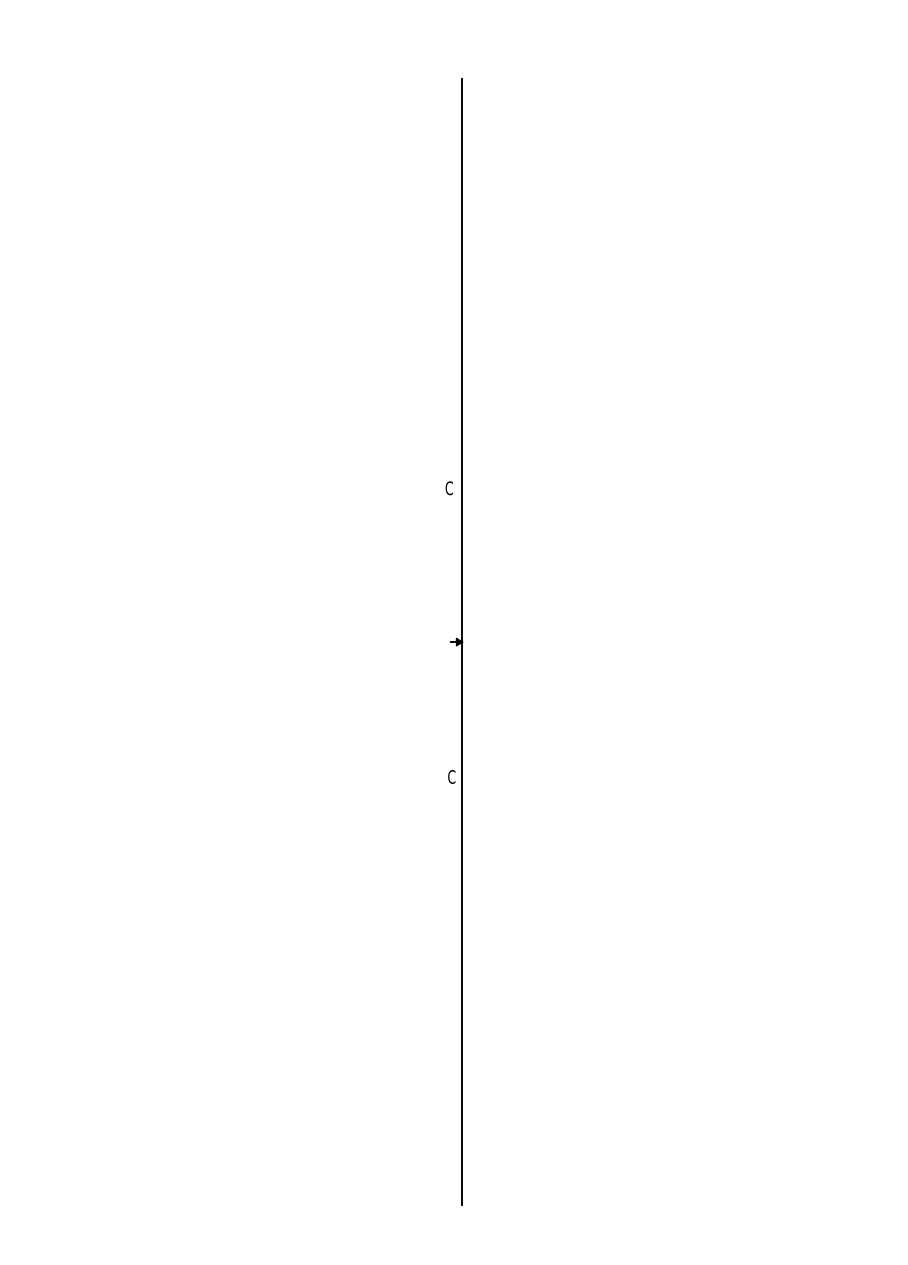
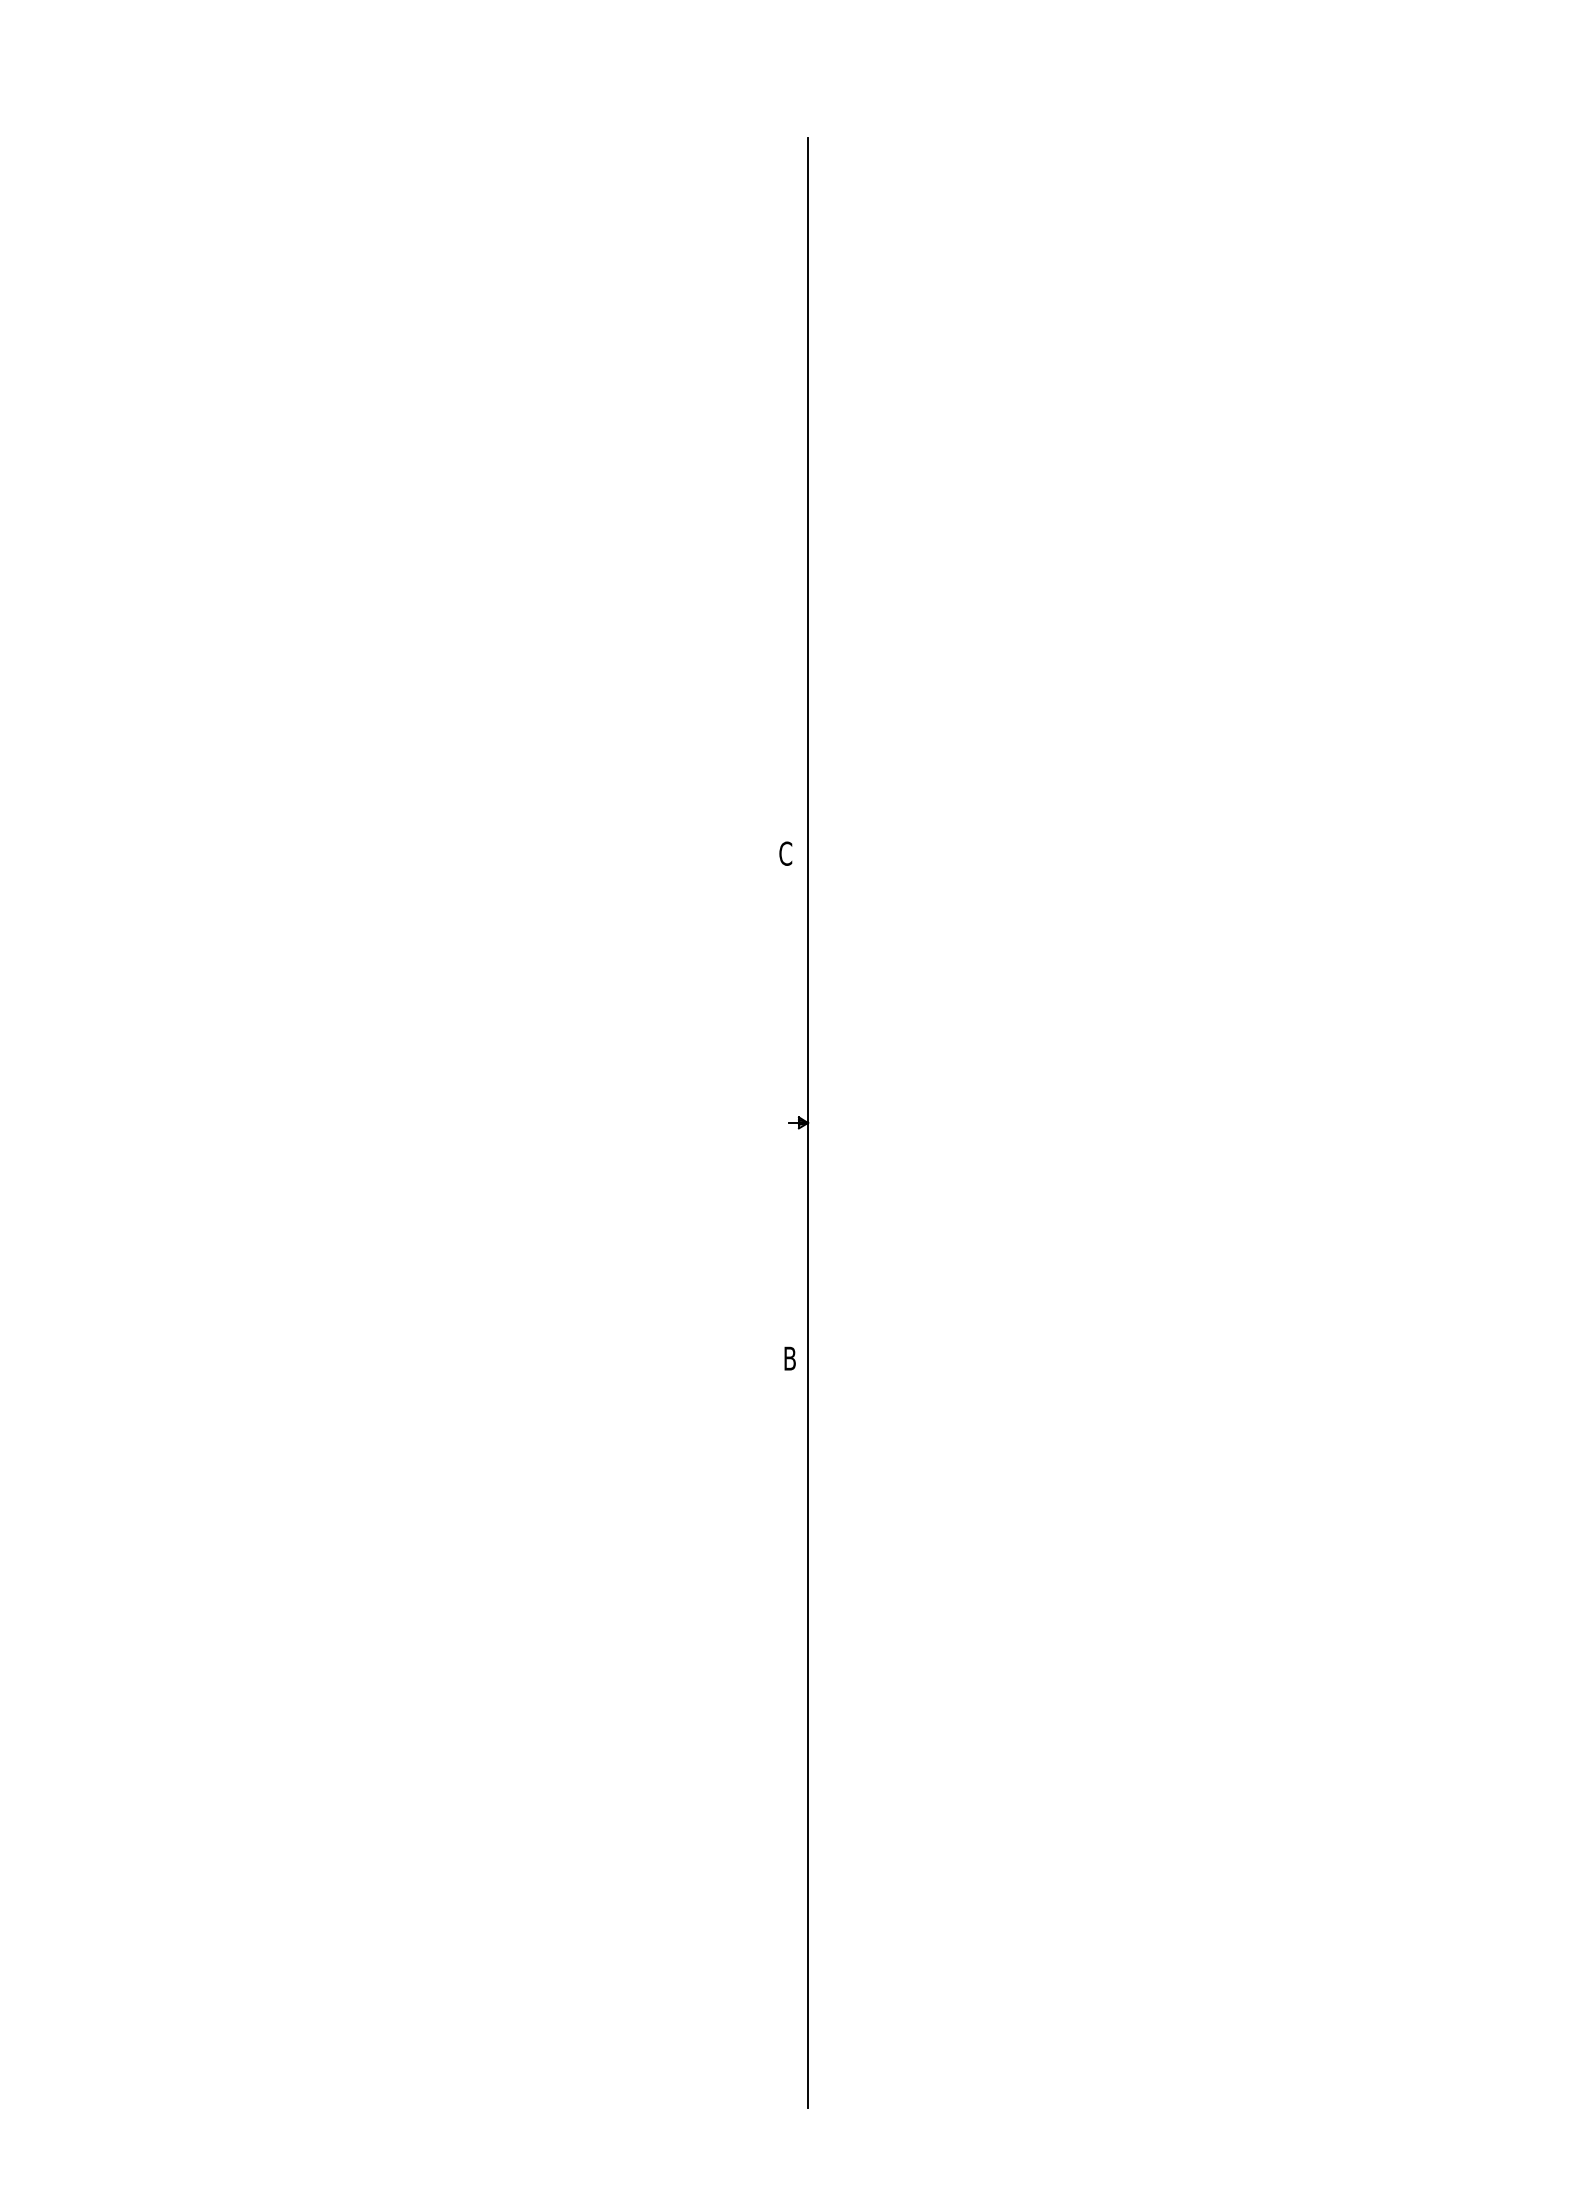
text: (451, 776) -> (789, 1357), C -> B

